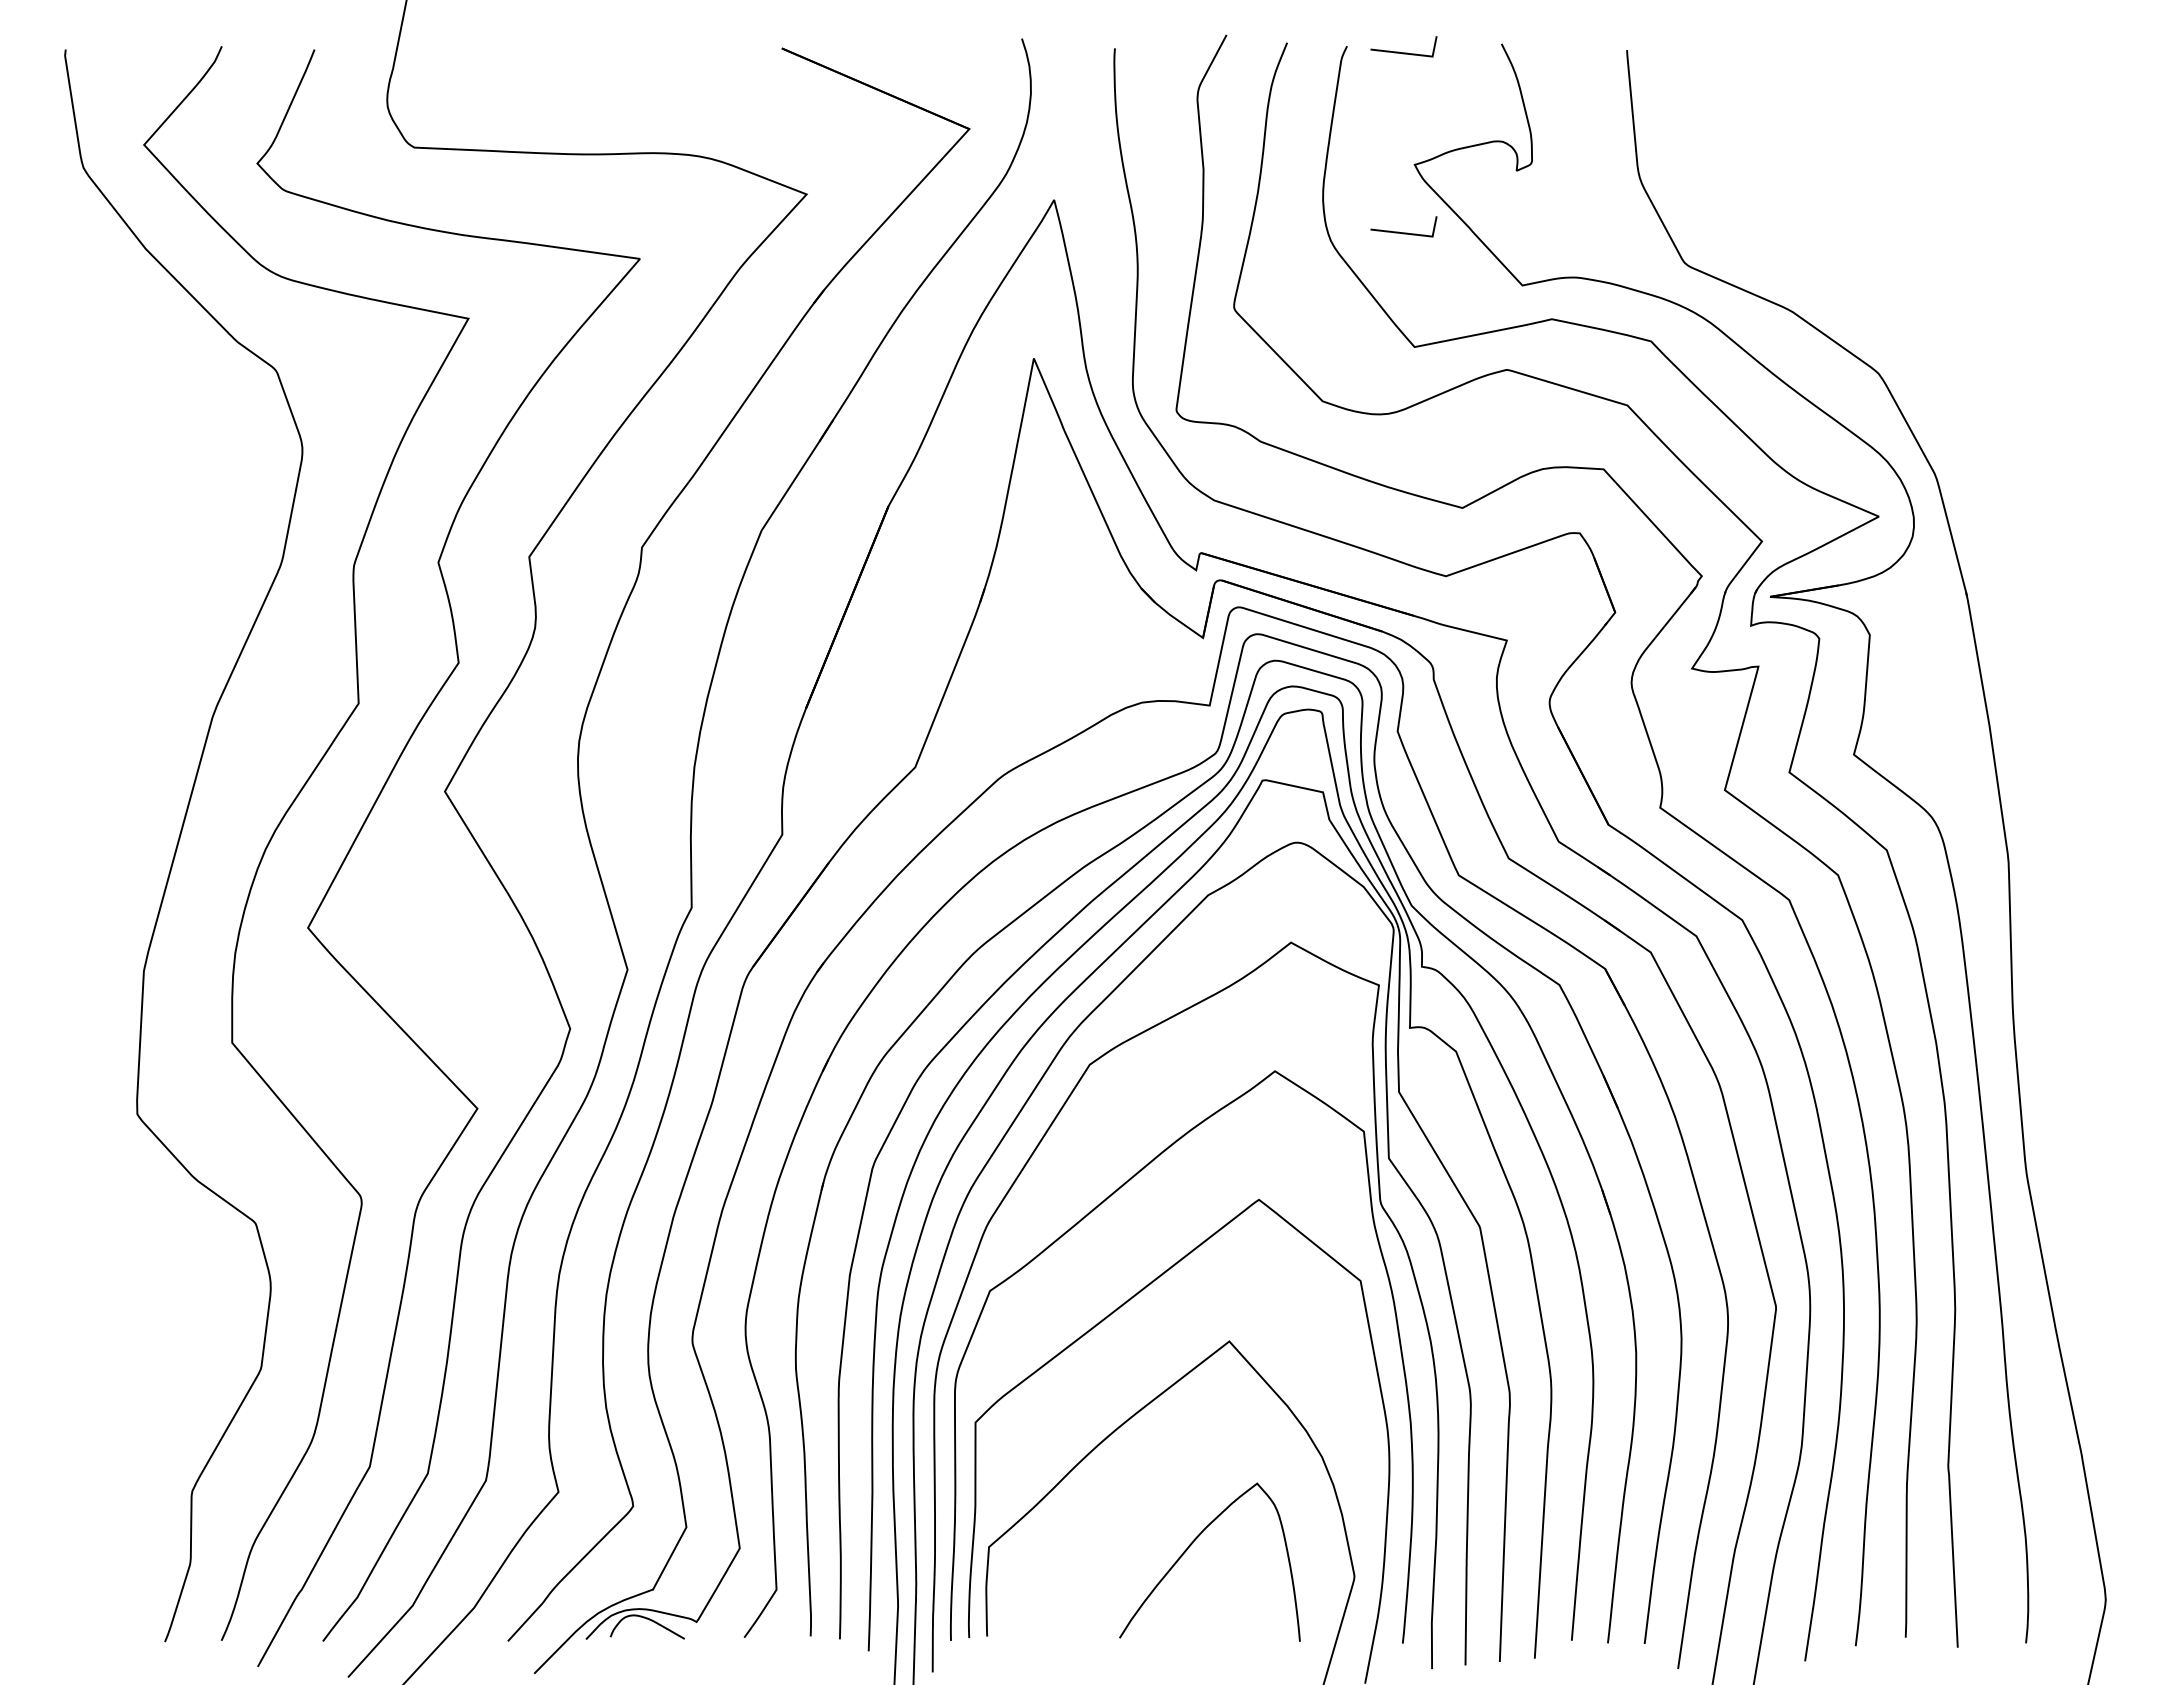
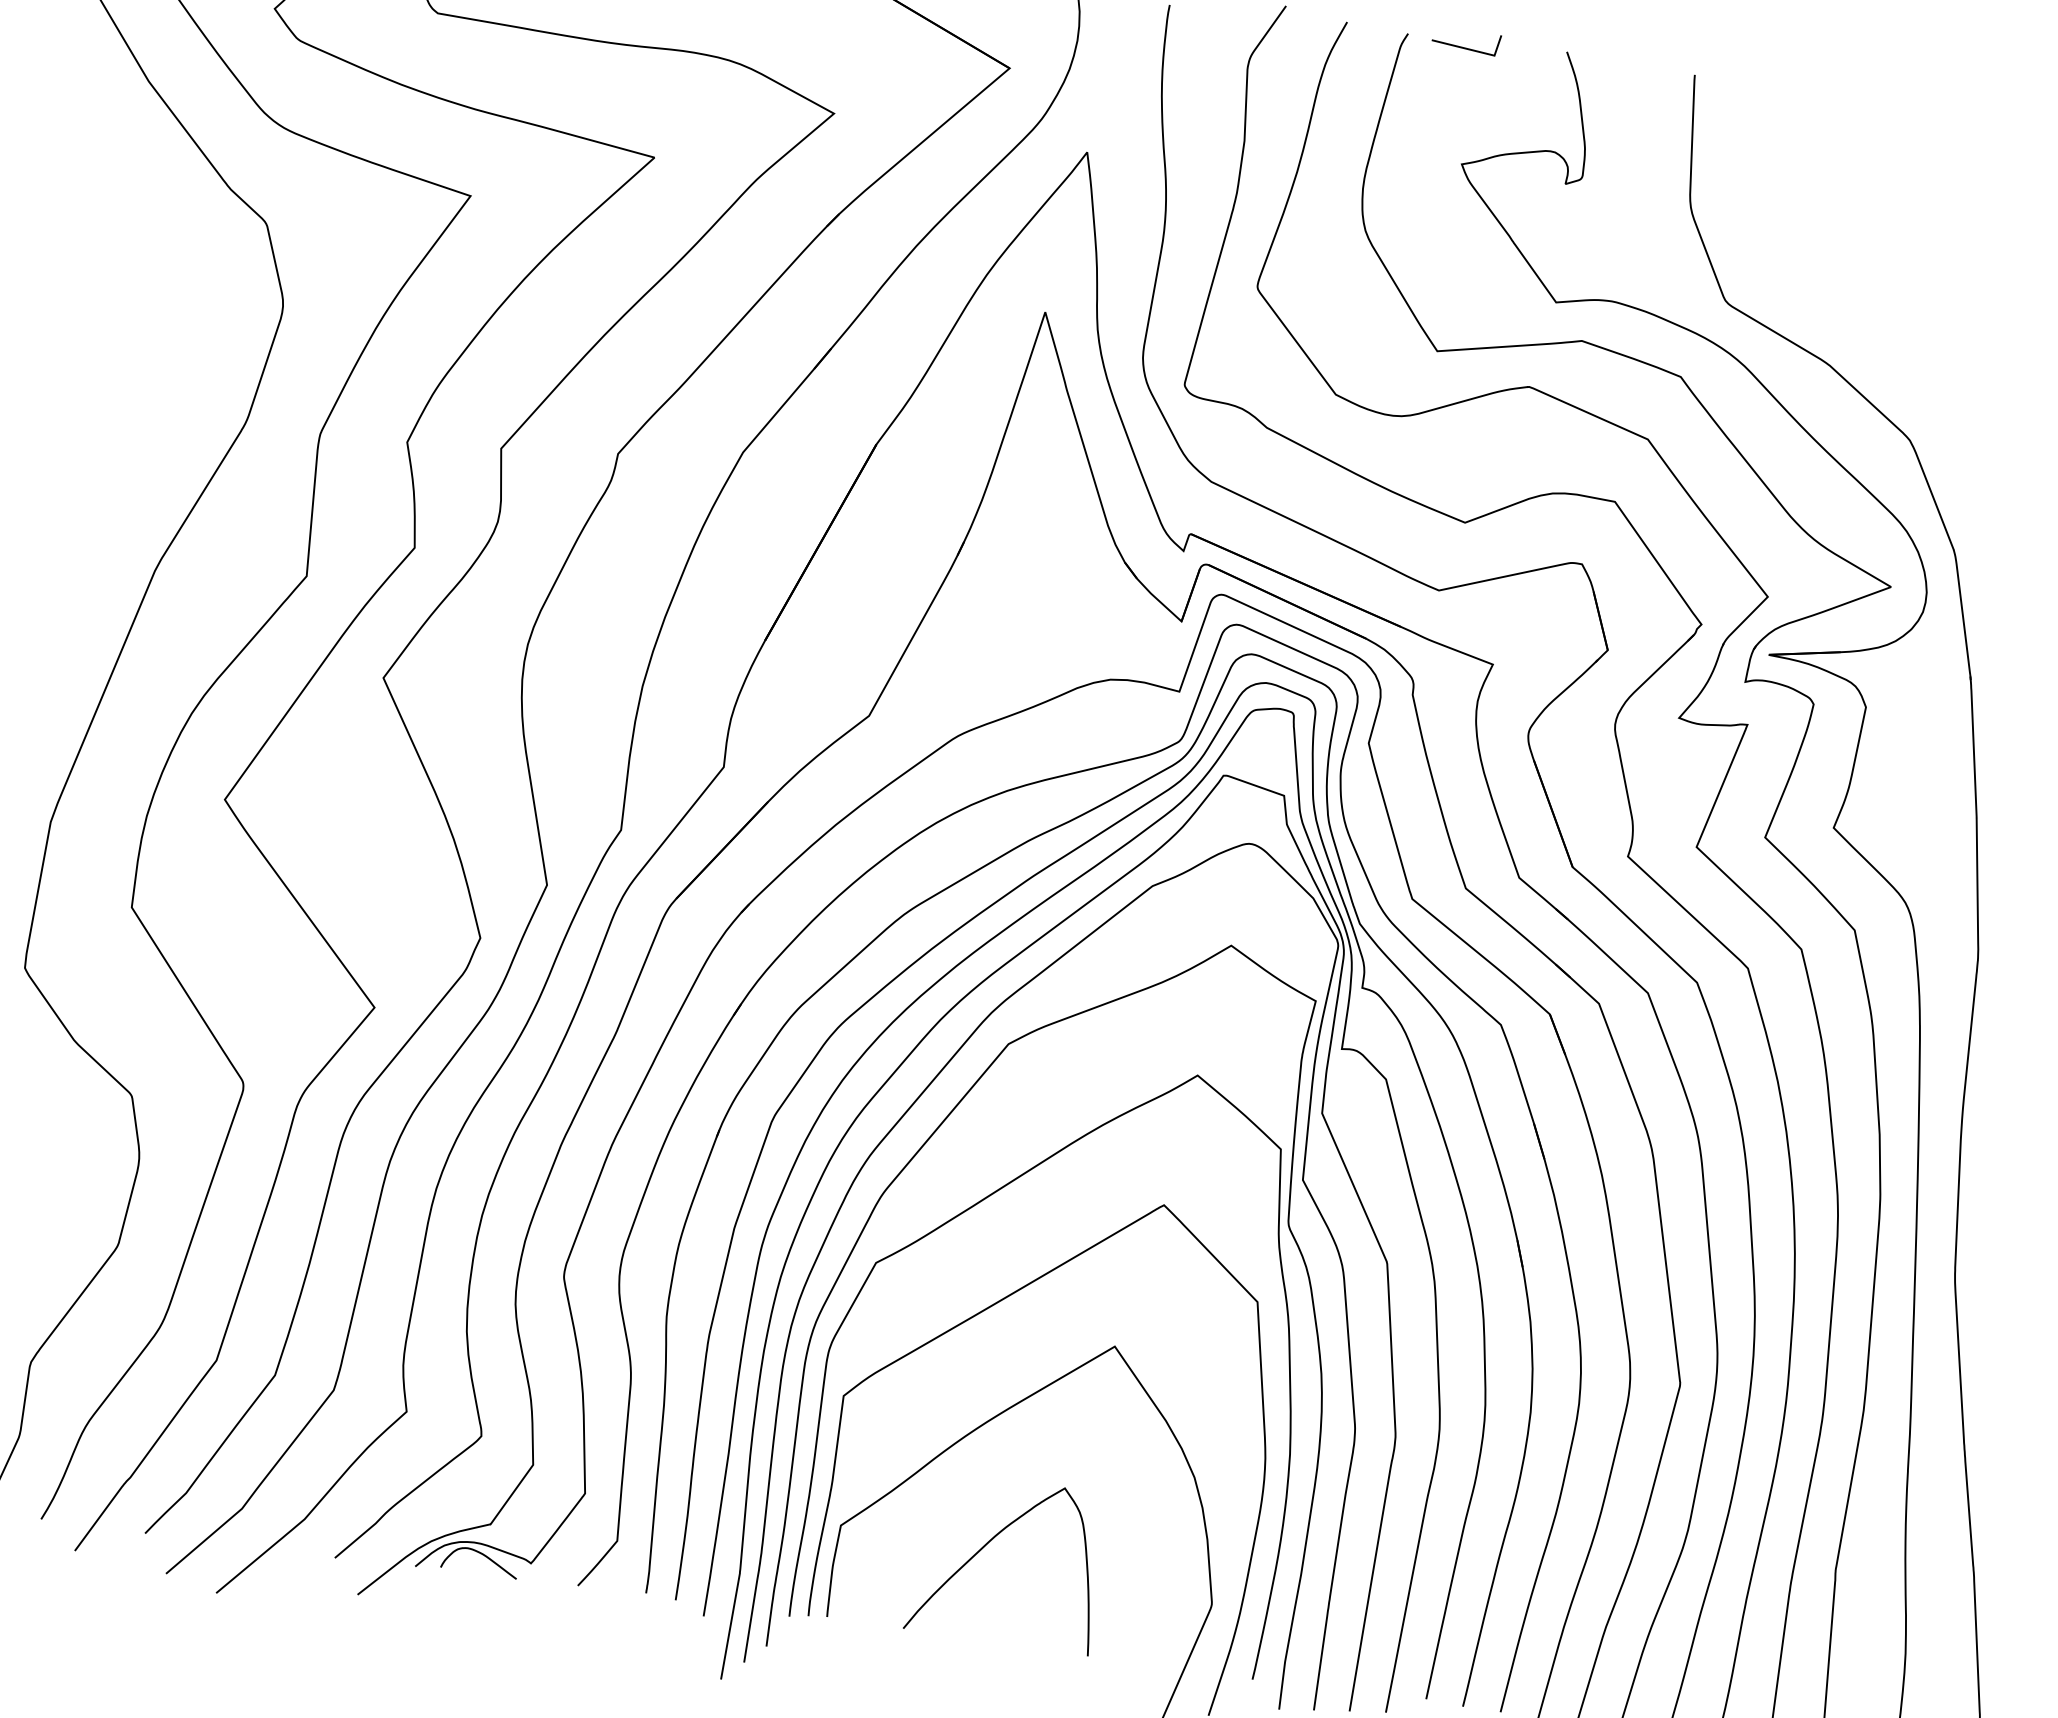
line: (1403, 232) -> (1441, 232), removed
curve: (1192, 1544) -> (990, 1542), moved

